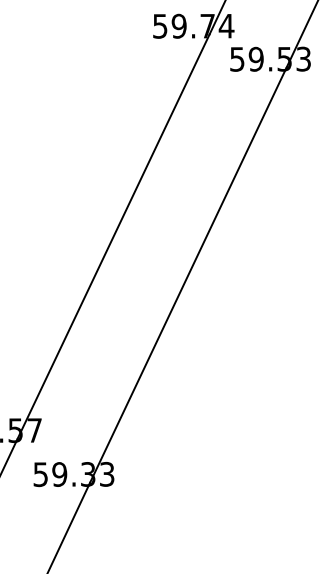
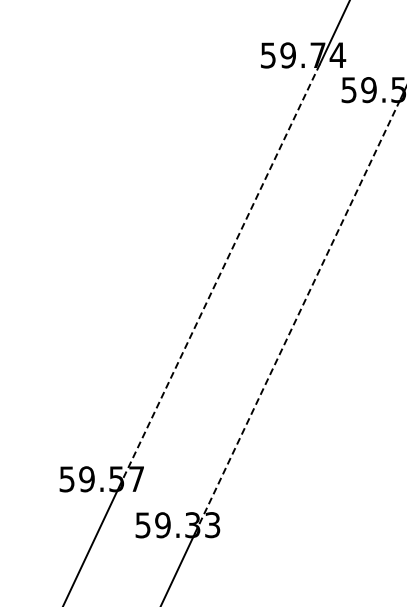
line: (113, 237) -> (219, 276), solid -> dashed
line: (188, 275) -> (297, 316), solid -> dashed

